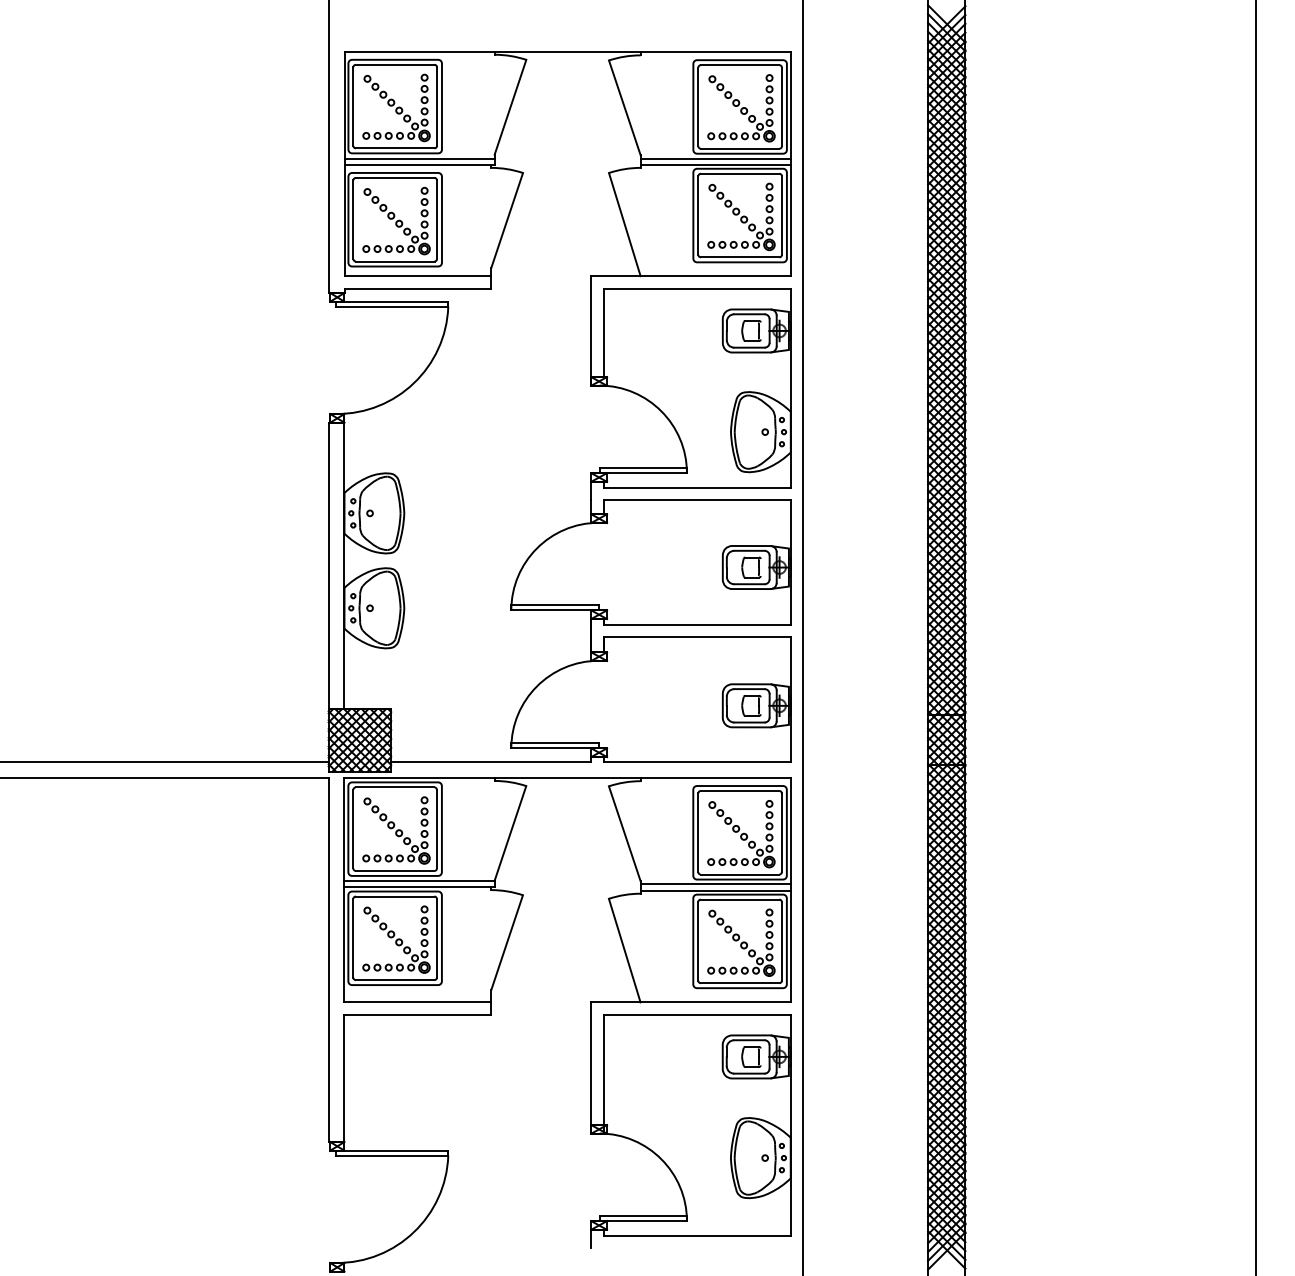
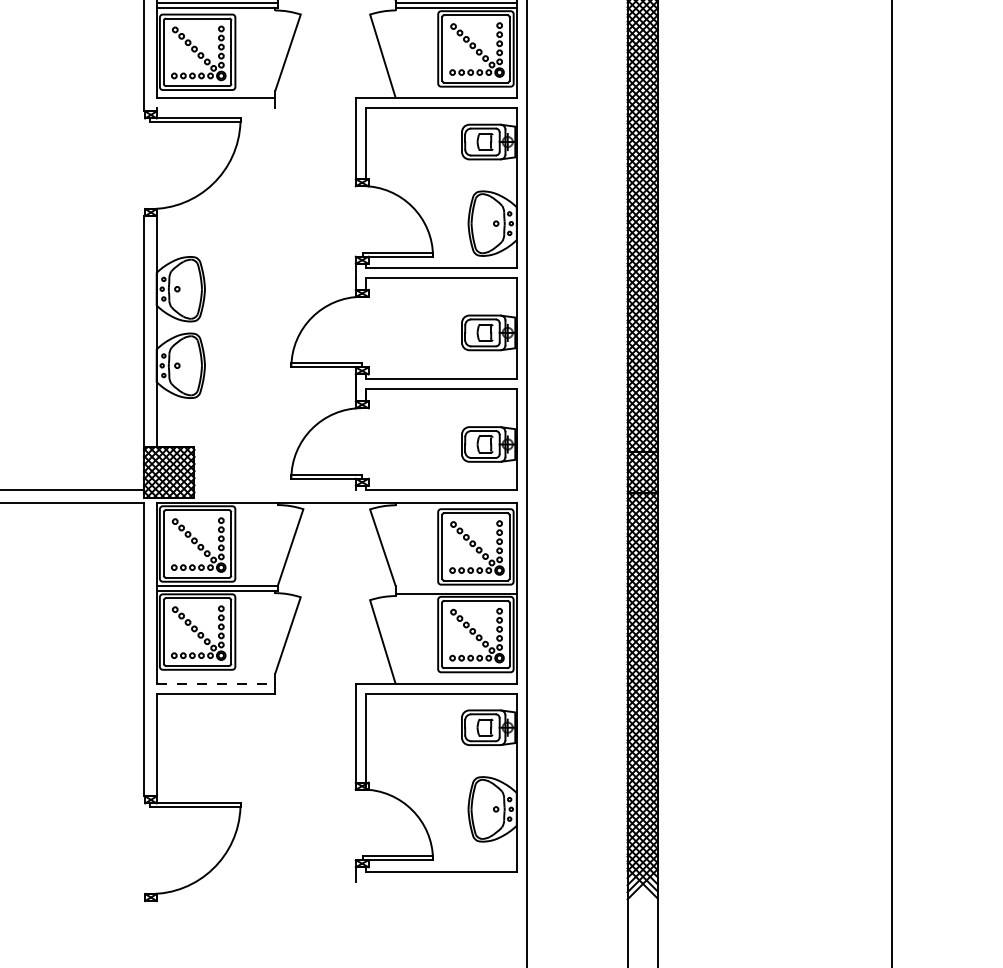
line: (417, 288) -> (215, 107), removed
line: (491, 761) -> (275, 489), removed
line: (715, 884) -> (456, 588), removed
line: (418, 1002) -> (216, 683), solid -> dashed

